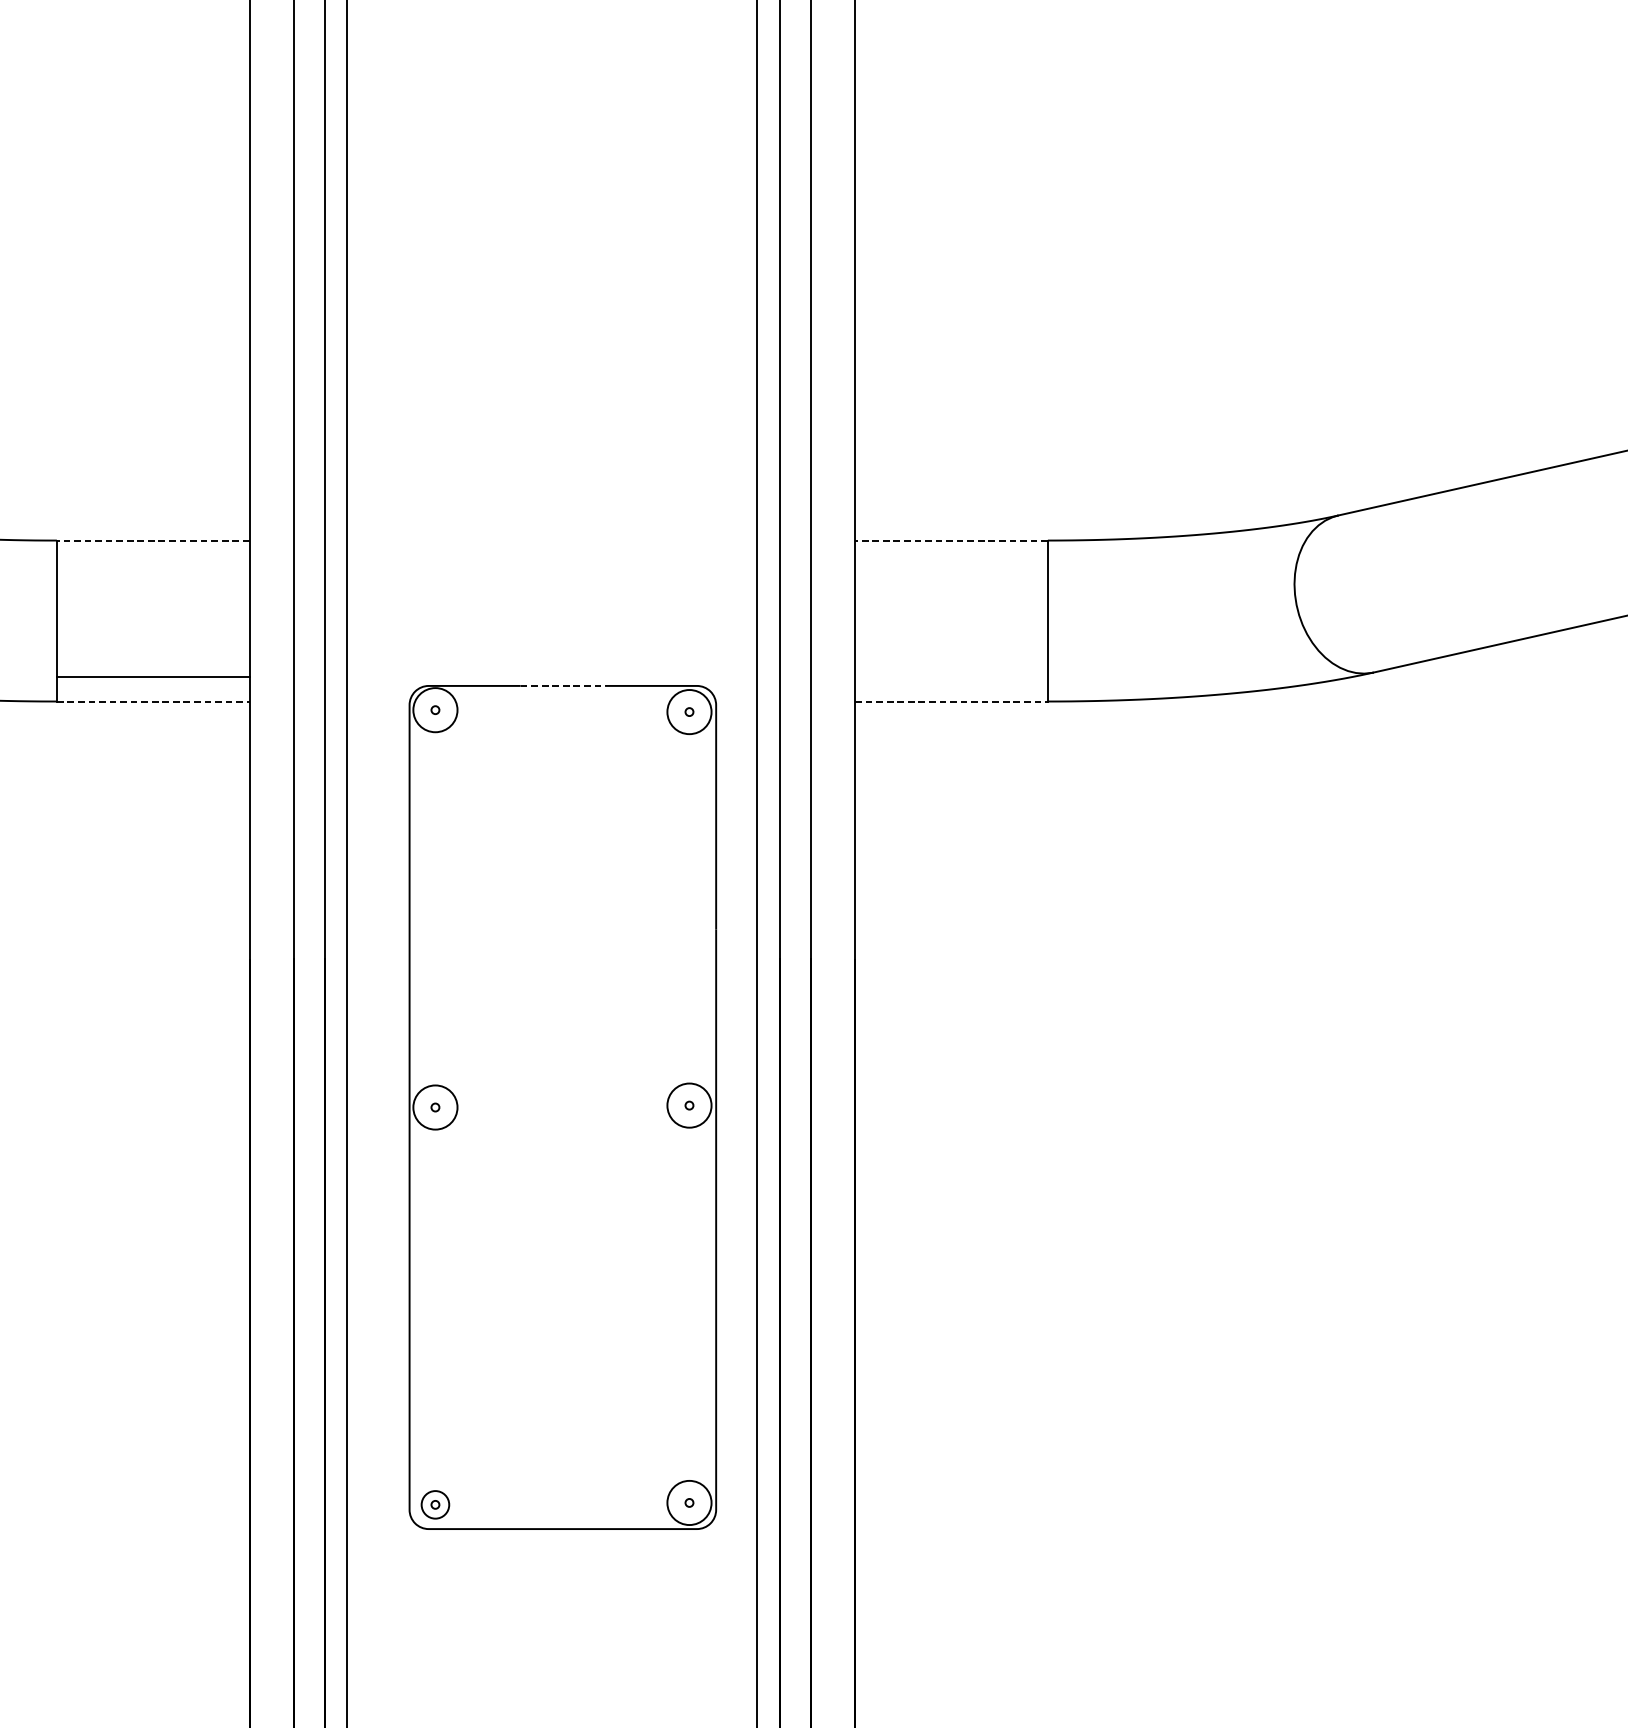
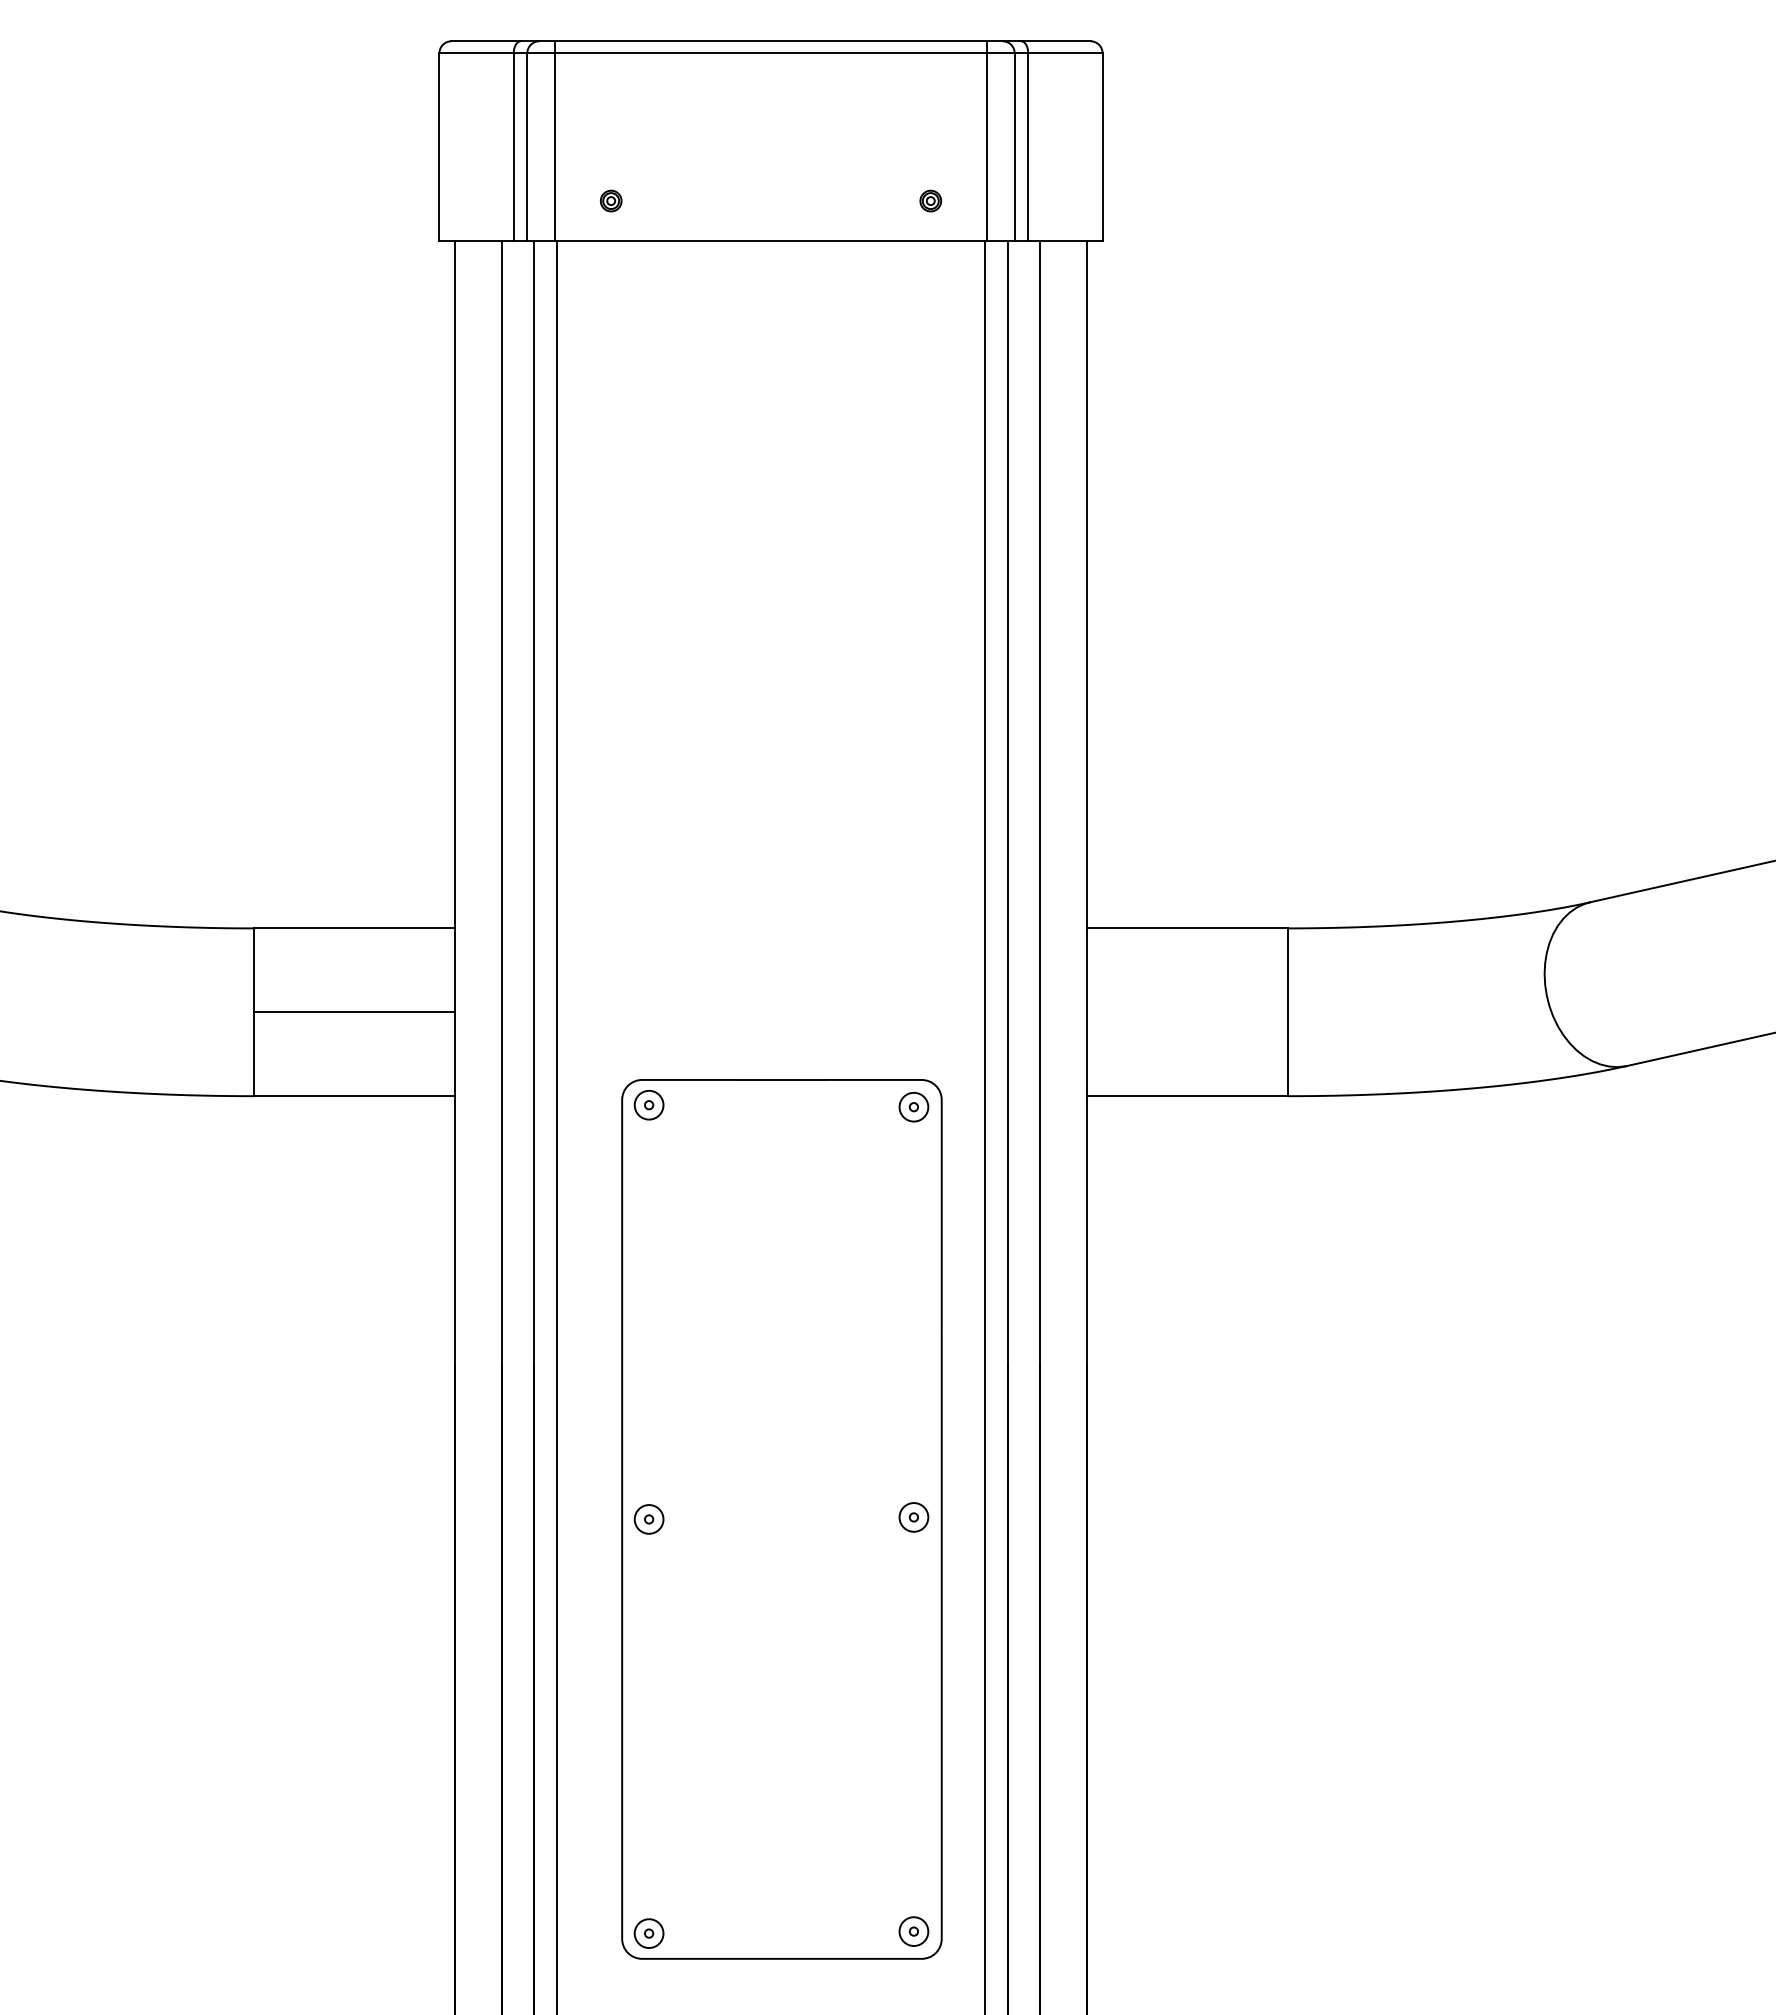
line: (152, 540) -> (354, 928), dashed -> solid
line: (950, 540) -> (1186, 928), dashed -> solid
line: (152, 676) -> (354, 1012), moved
line: (562, 685) -> (781, 1079), dashed -> solid
line: (153, 701) -> (355, 1096), dashed -> solid
line: (951, 701) -> (1187, 1096), dashed -> solid
circle: (434, 709) -> (648, 1104), size x0.62
circle: (689, 711) -> (913, 1106), size x0.62
circle: (689, 1105) -> (913, 1517), size x0.62
circle: (434, 1107) -> (648, 1519), size x0.62
circle: (689, 1502) -> (913, 1931), size x0.62

